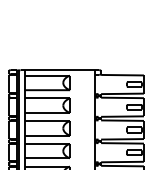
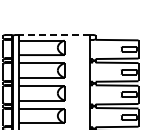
line: (59, 70) -> (54, 35), solid -> dashed

